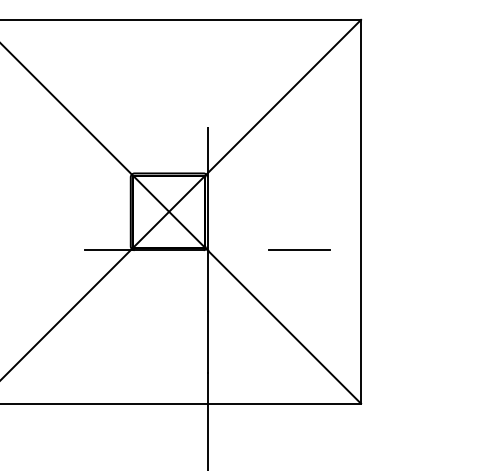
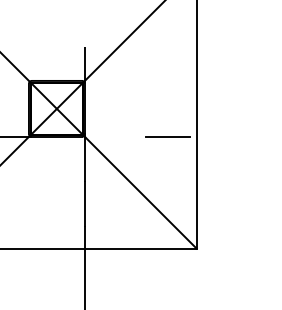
line: (299, 249) -> (167, 136), moved

